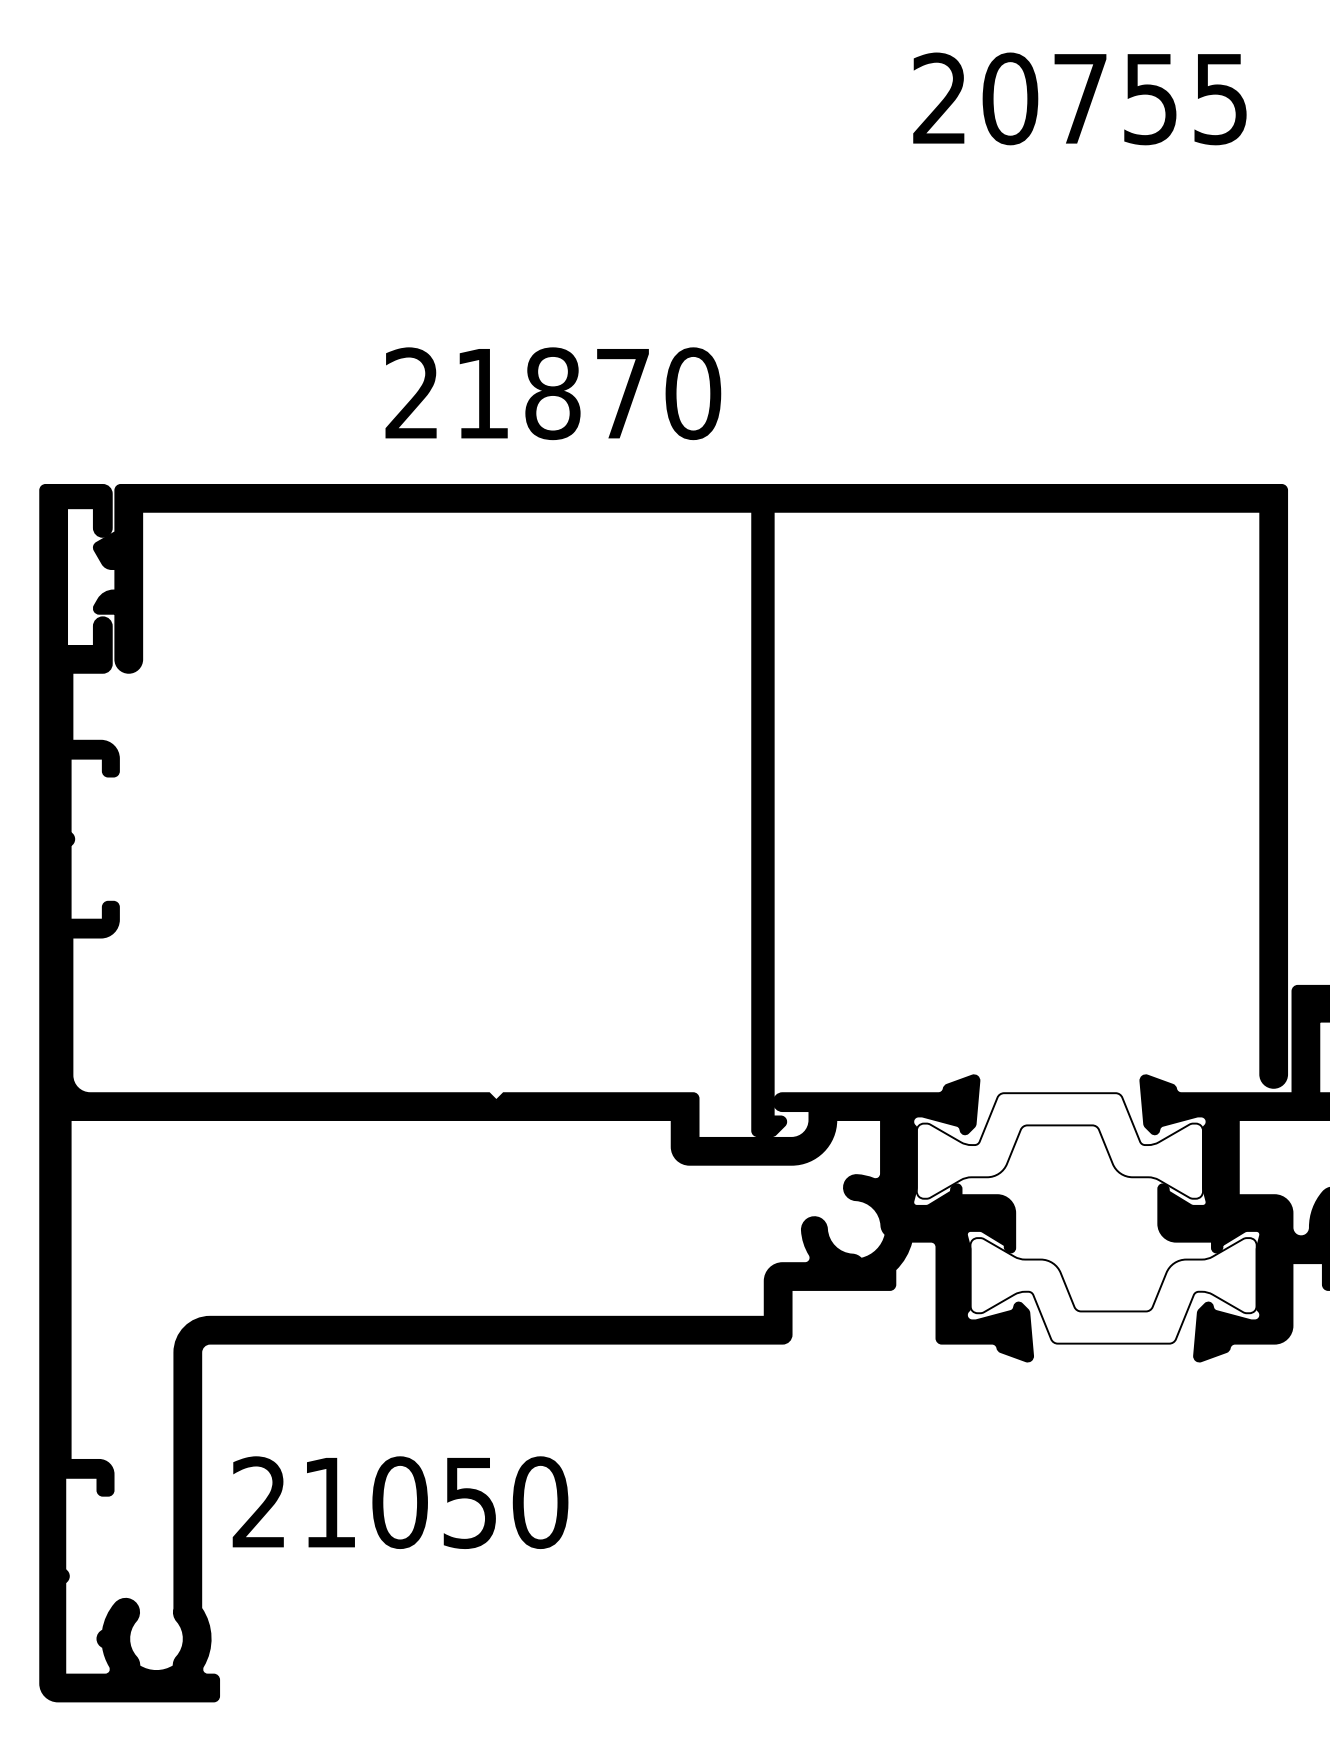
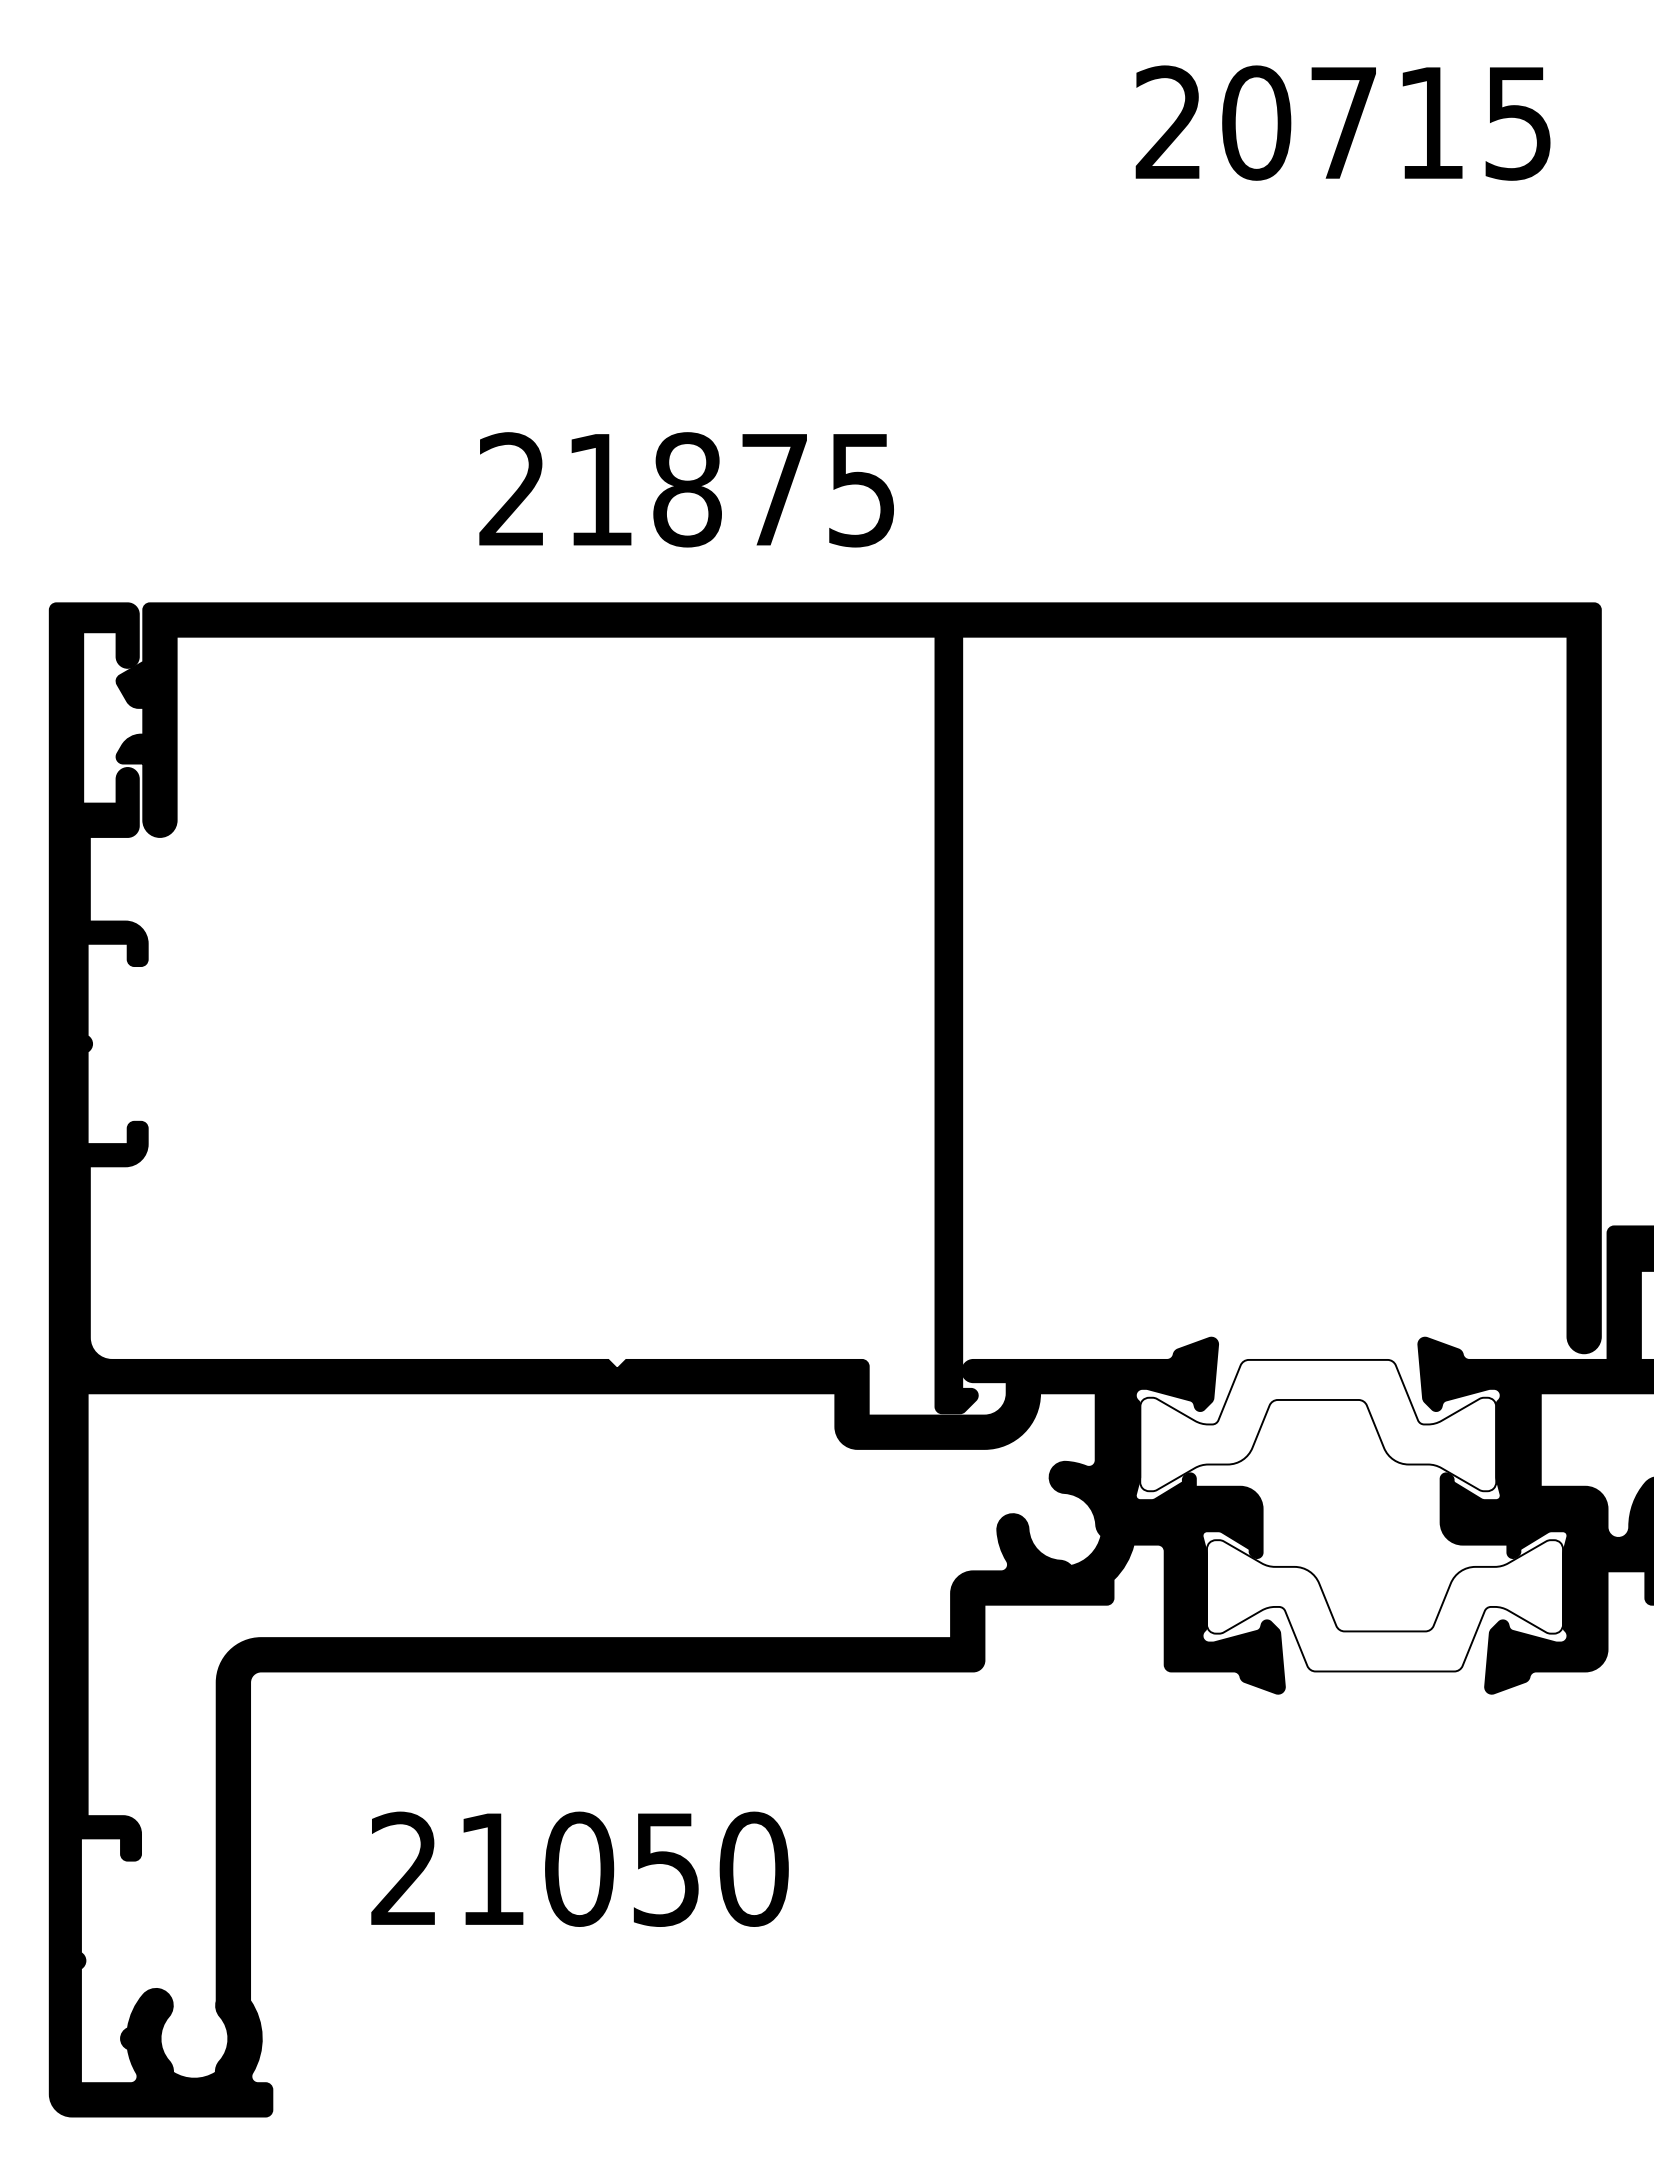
text: (1150, 99) -> (1430, 123), 20755 -> 20715
text: (692, 393) -> (861, 489), 21870 -> 21875
text: (400, 1502) -> (579, 1868), moved

